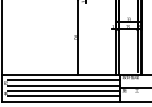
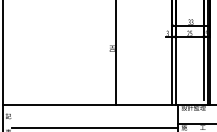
line: (64, 80) -> (95, 112), removed
line: (64, 85) -> (95, 119), removed

